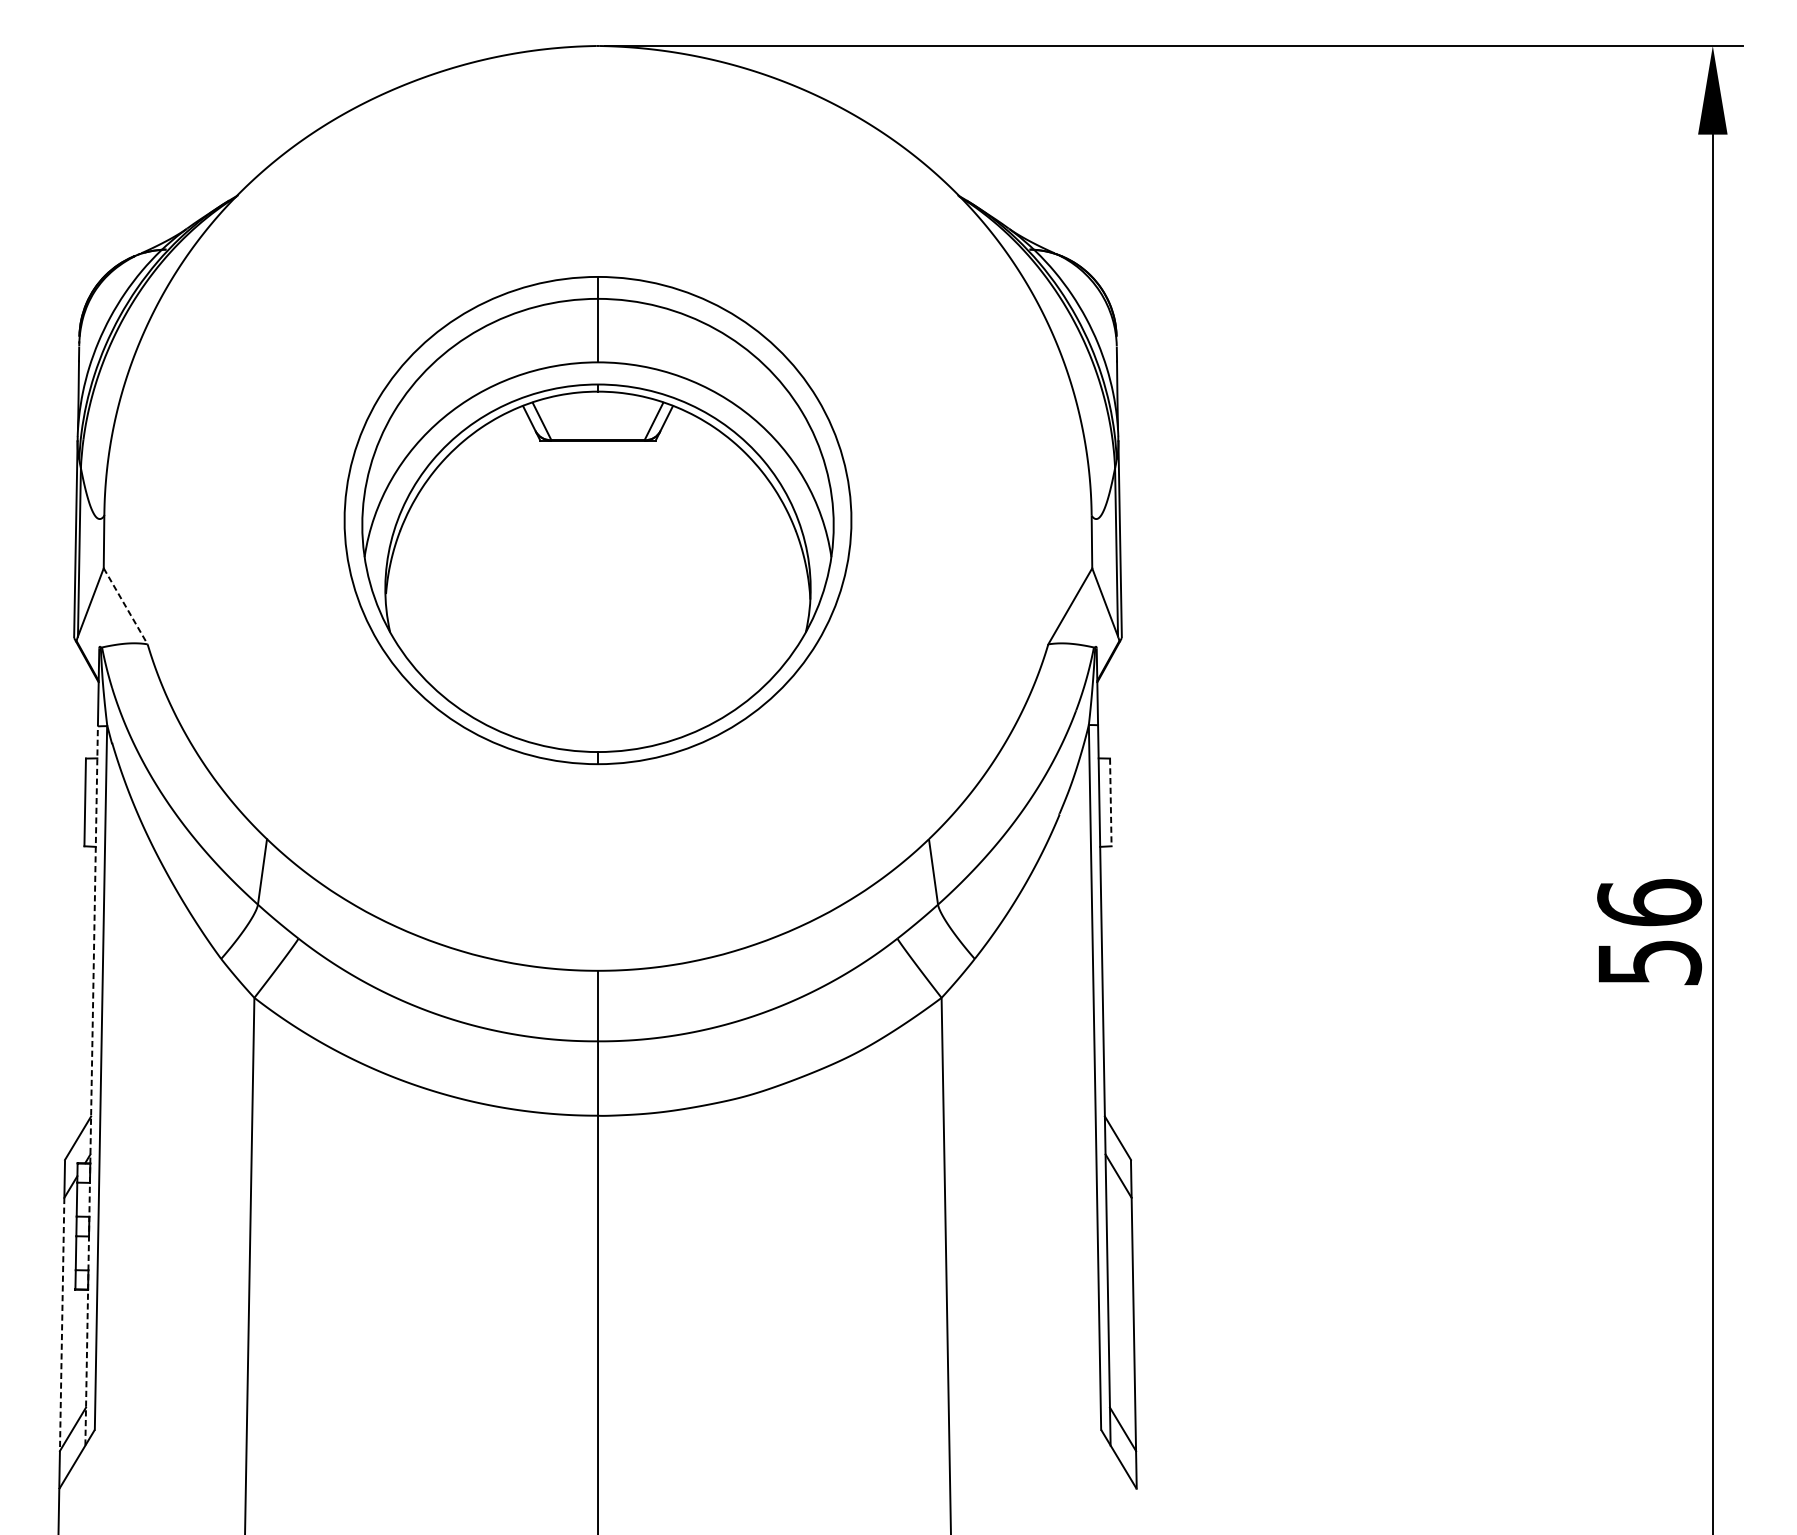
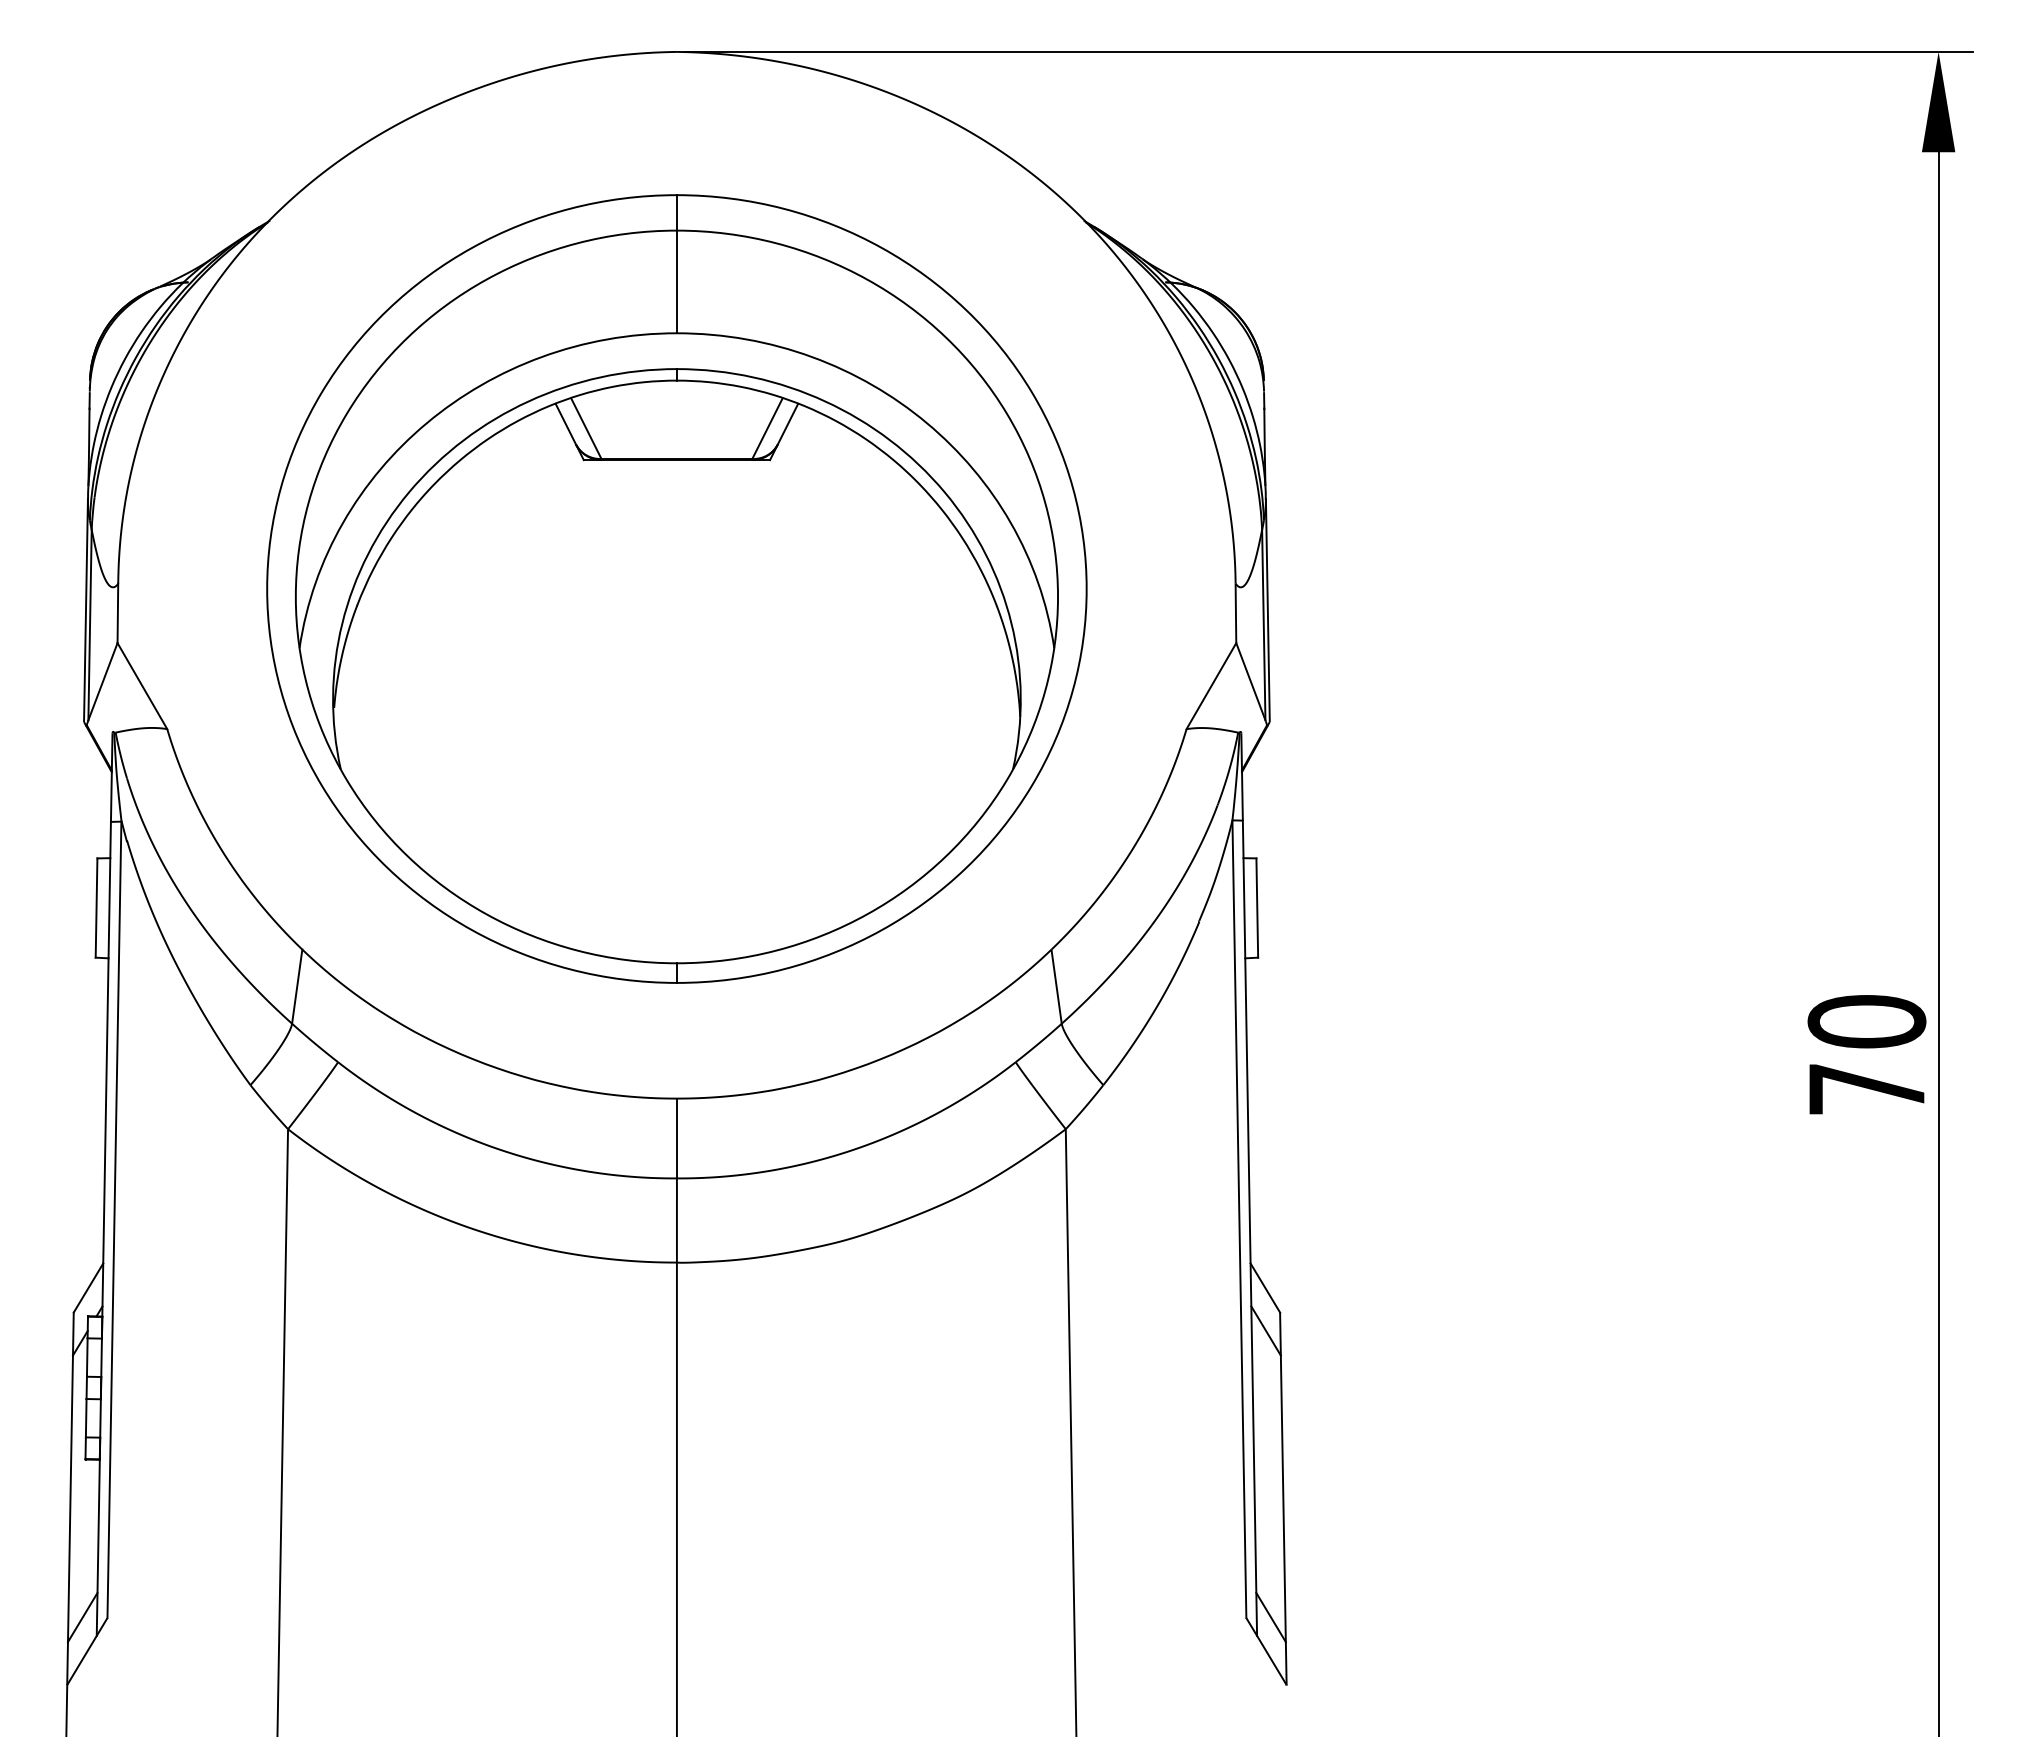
part: (597, 520) -> (676, 588), size x1.43
line: (125, 606) -> (142, 686), dashed -> solid
line: (1111, 802) -> (1257, 908), dashed -> solid
text: (1649, 931) -> (1866, 1054), 56 -> 70
line: (91, 1086) -> (103, 1229), dashed -> solid
line: (62, 1325) -> (70, 1499), dashed -> solid

